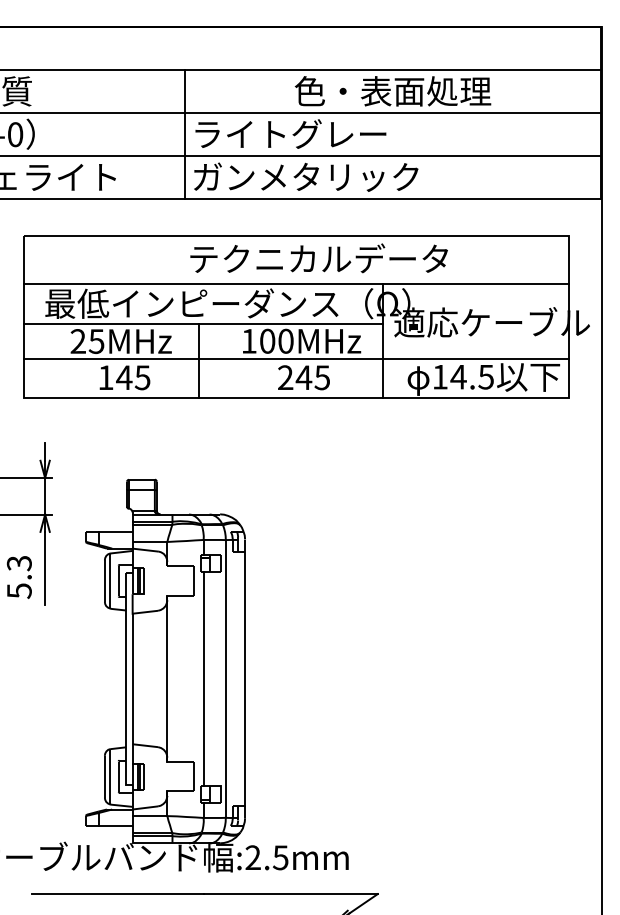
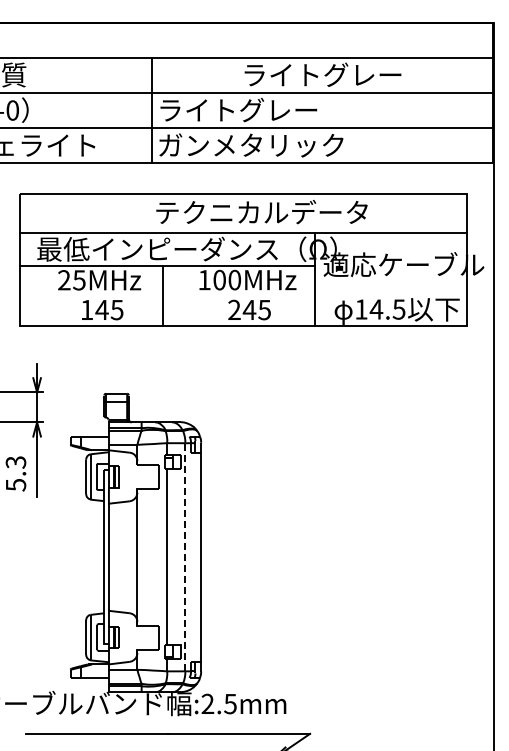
text: (392, 90) -> (322, 74), 色・表面処理 -> ライトグレー
line: (296, 358) -> (243, 294), removed
line: (225, 679) -> (185, 557), solid -> dashed

